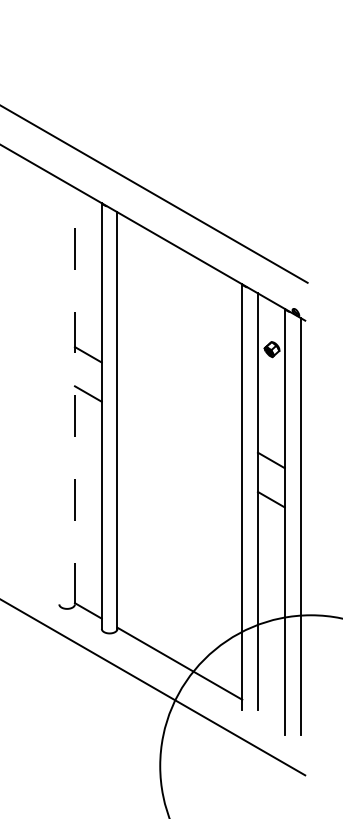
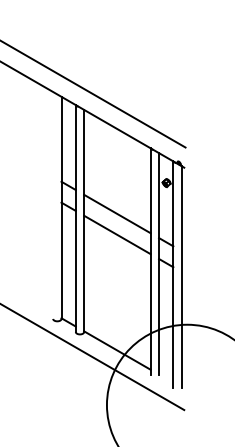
line: (74, 395) -> (61, 207), dashed -> solid
line: (179, 406) -> (117, 213), added
line: (179, 445) -> (117, 234), added

